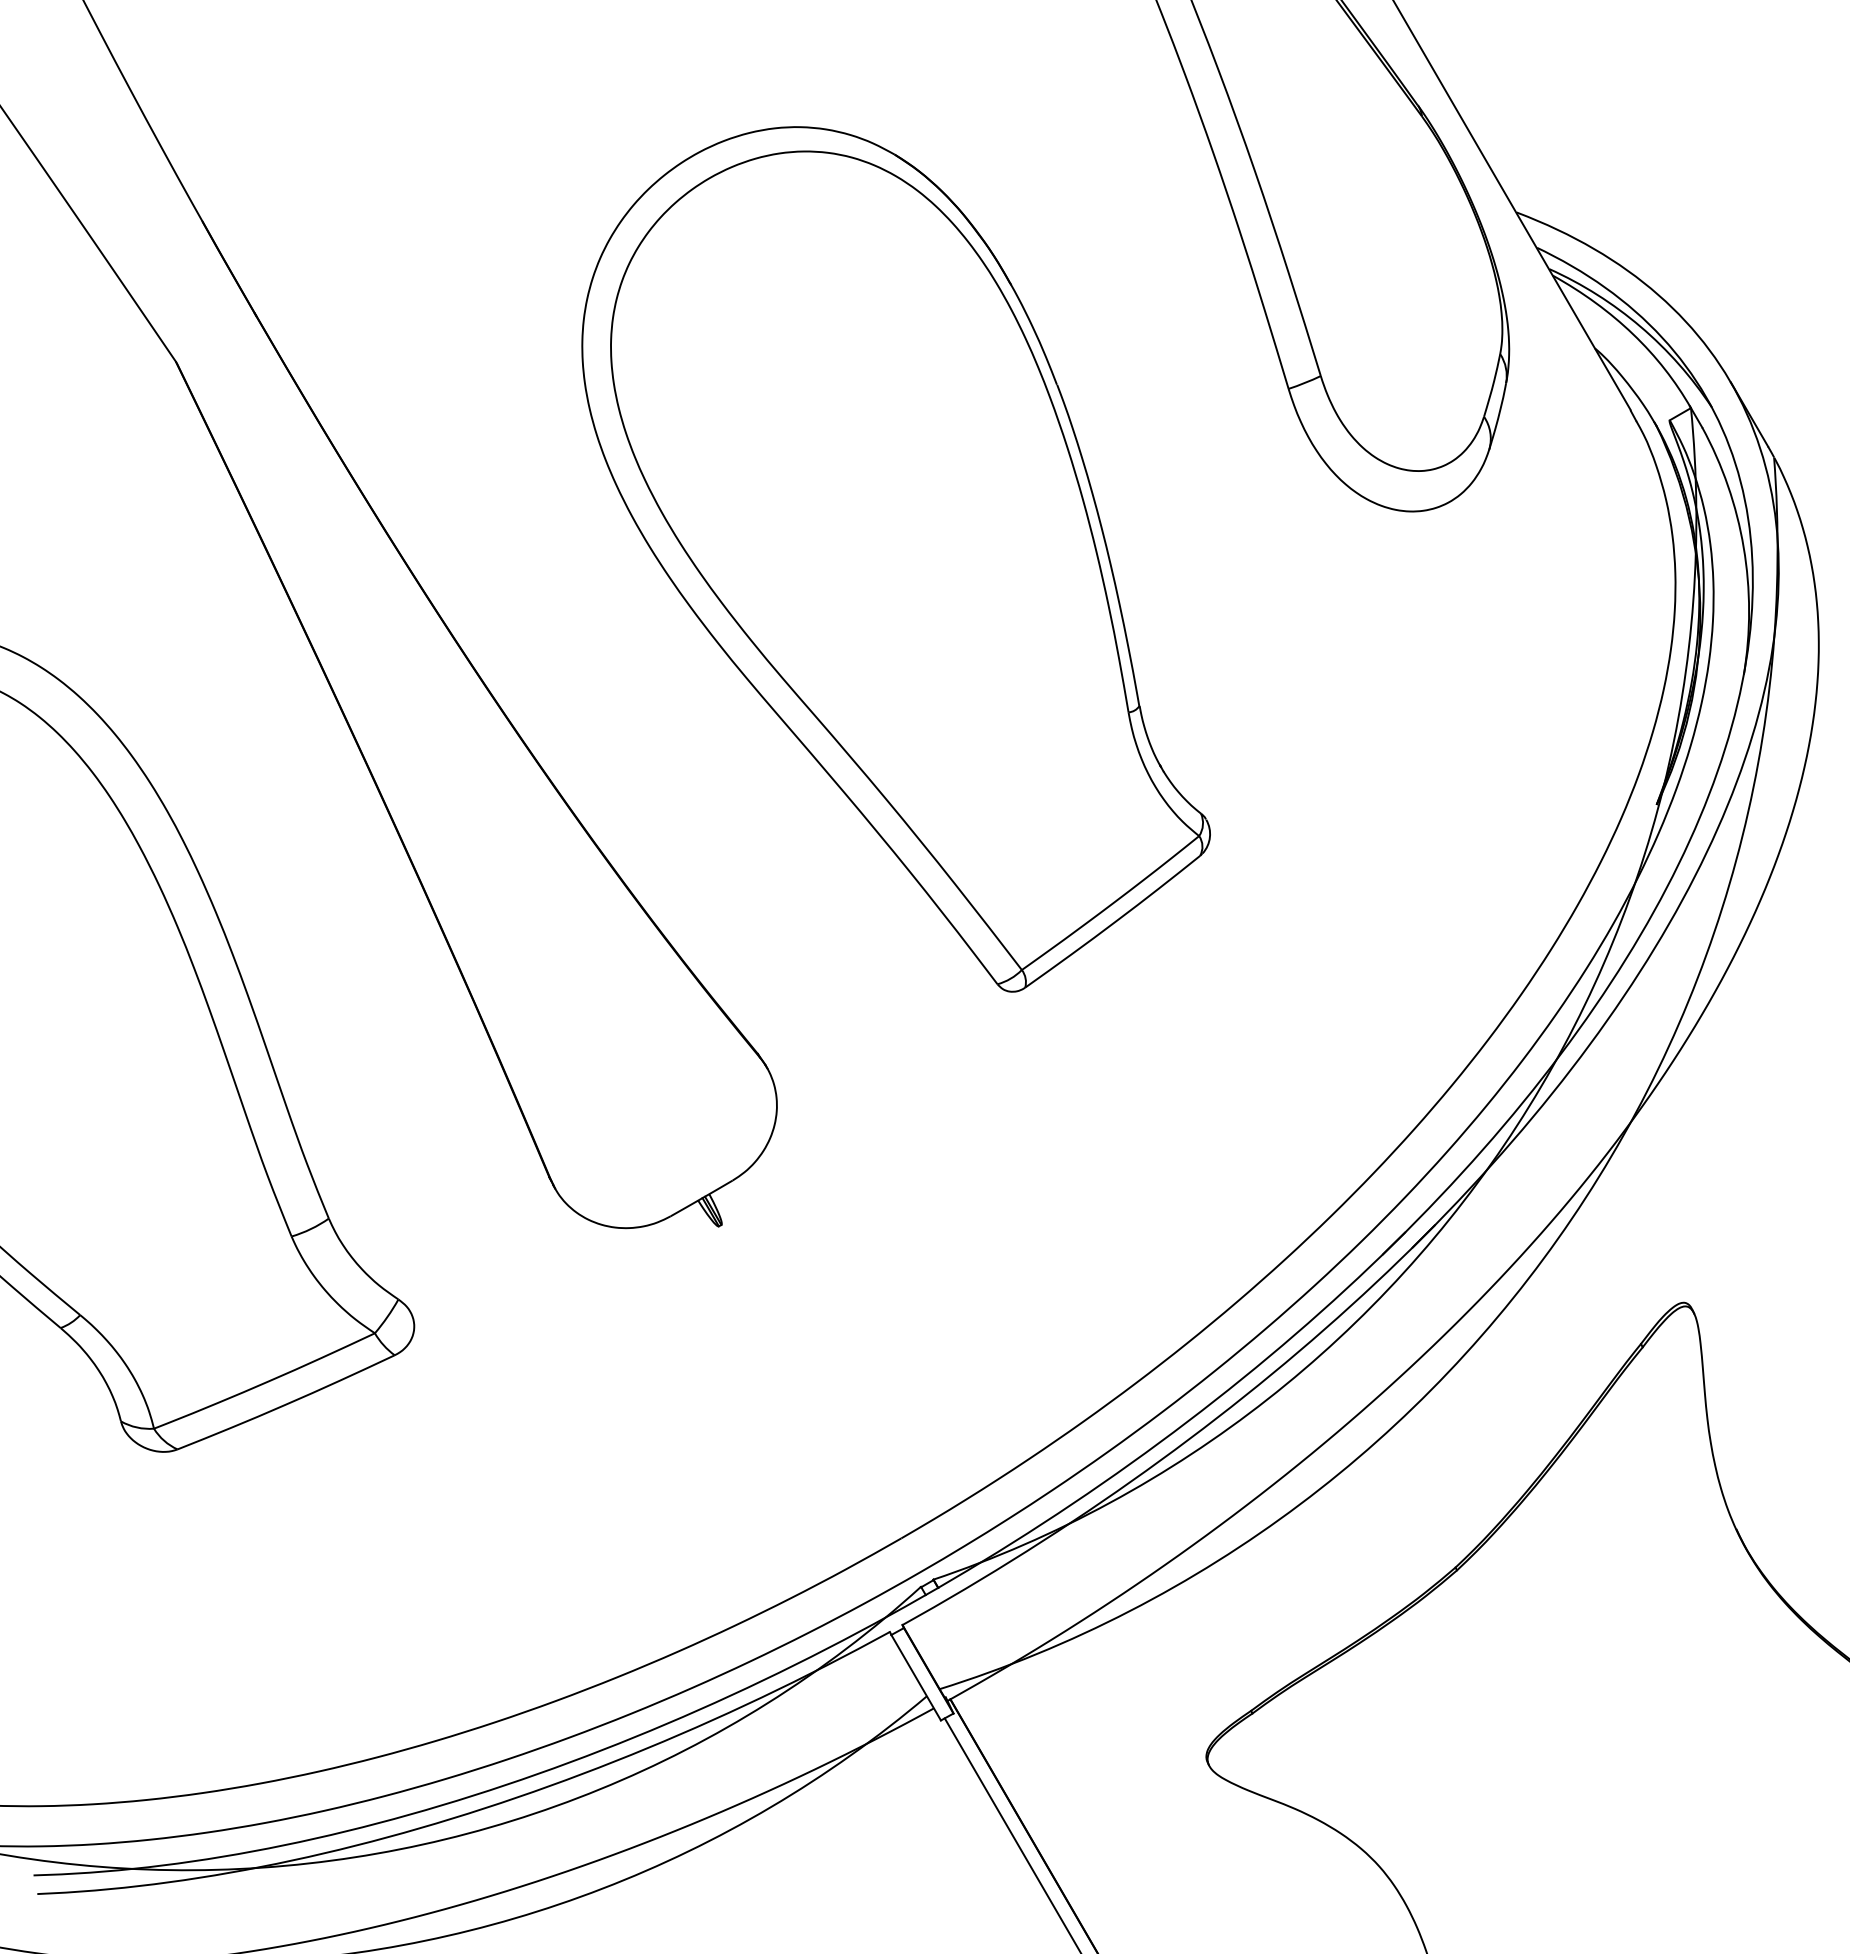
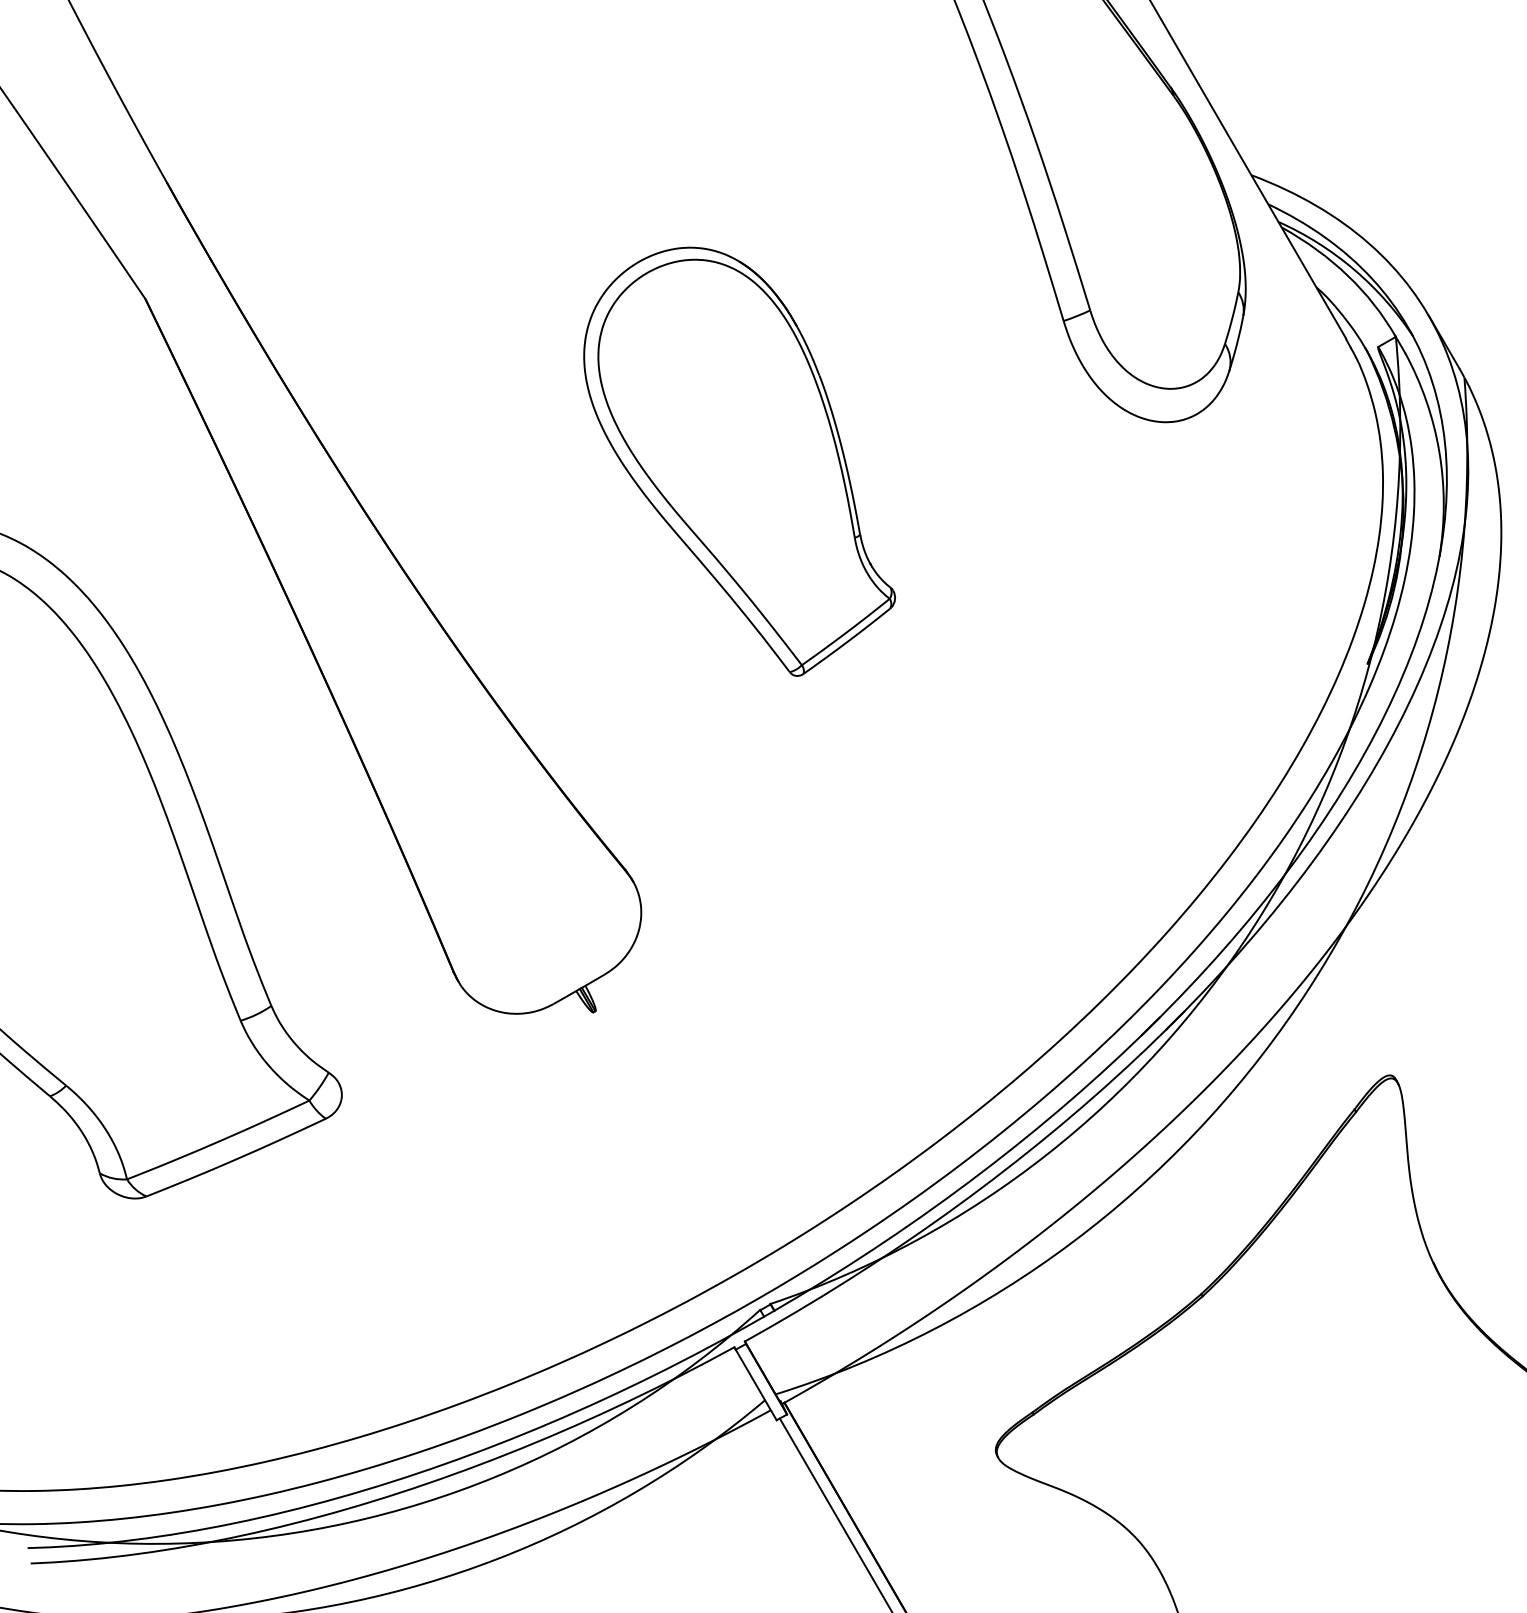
part: (895, 559) -> (739, 461), size x0.6

